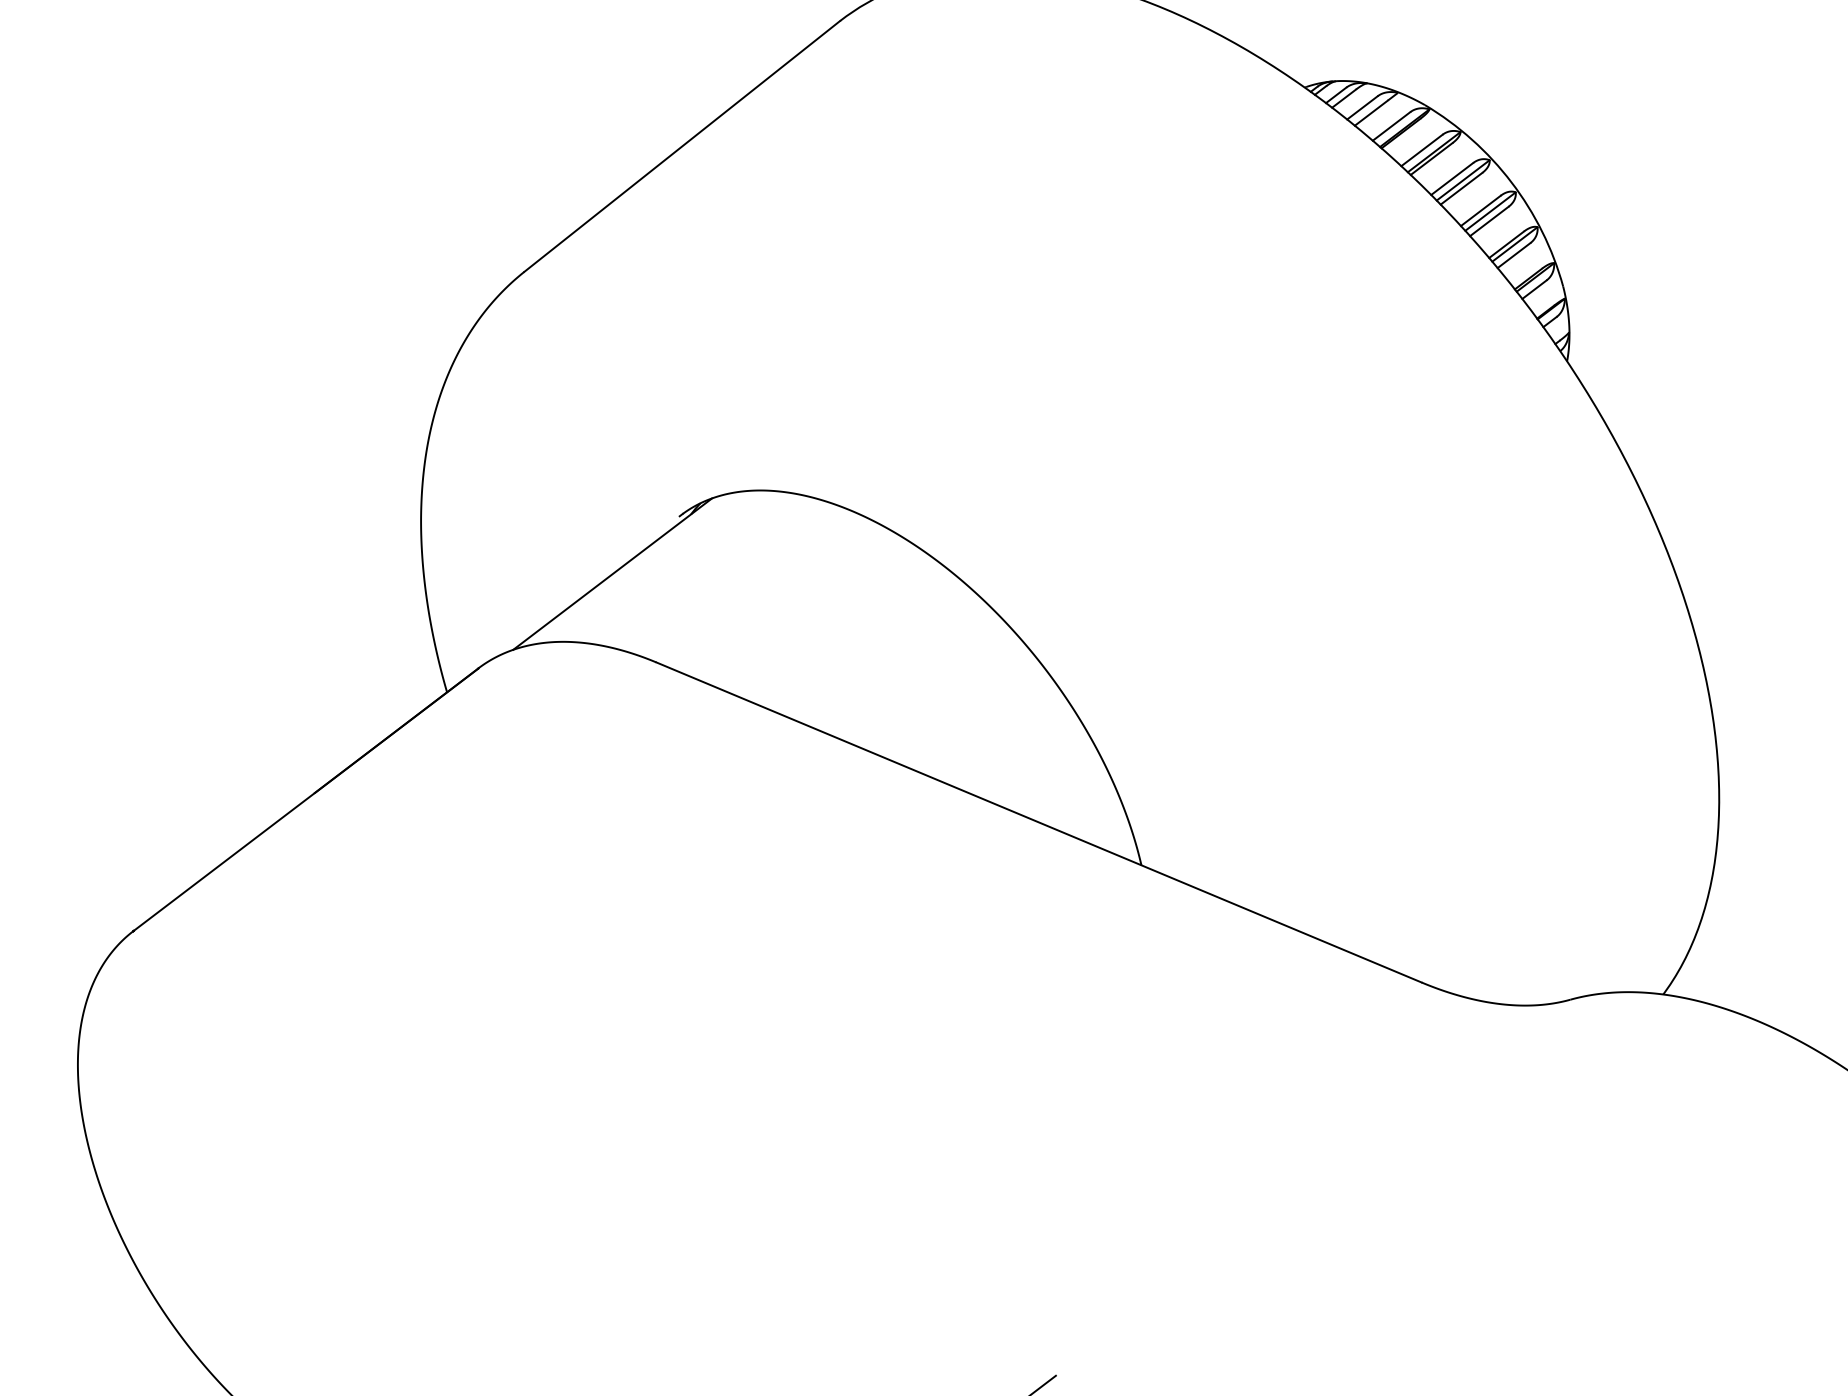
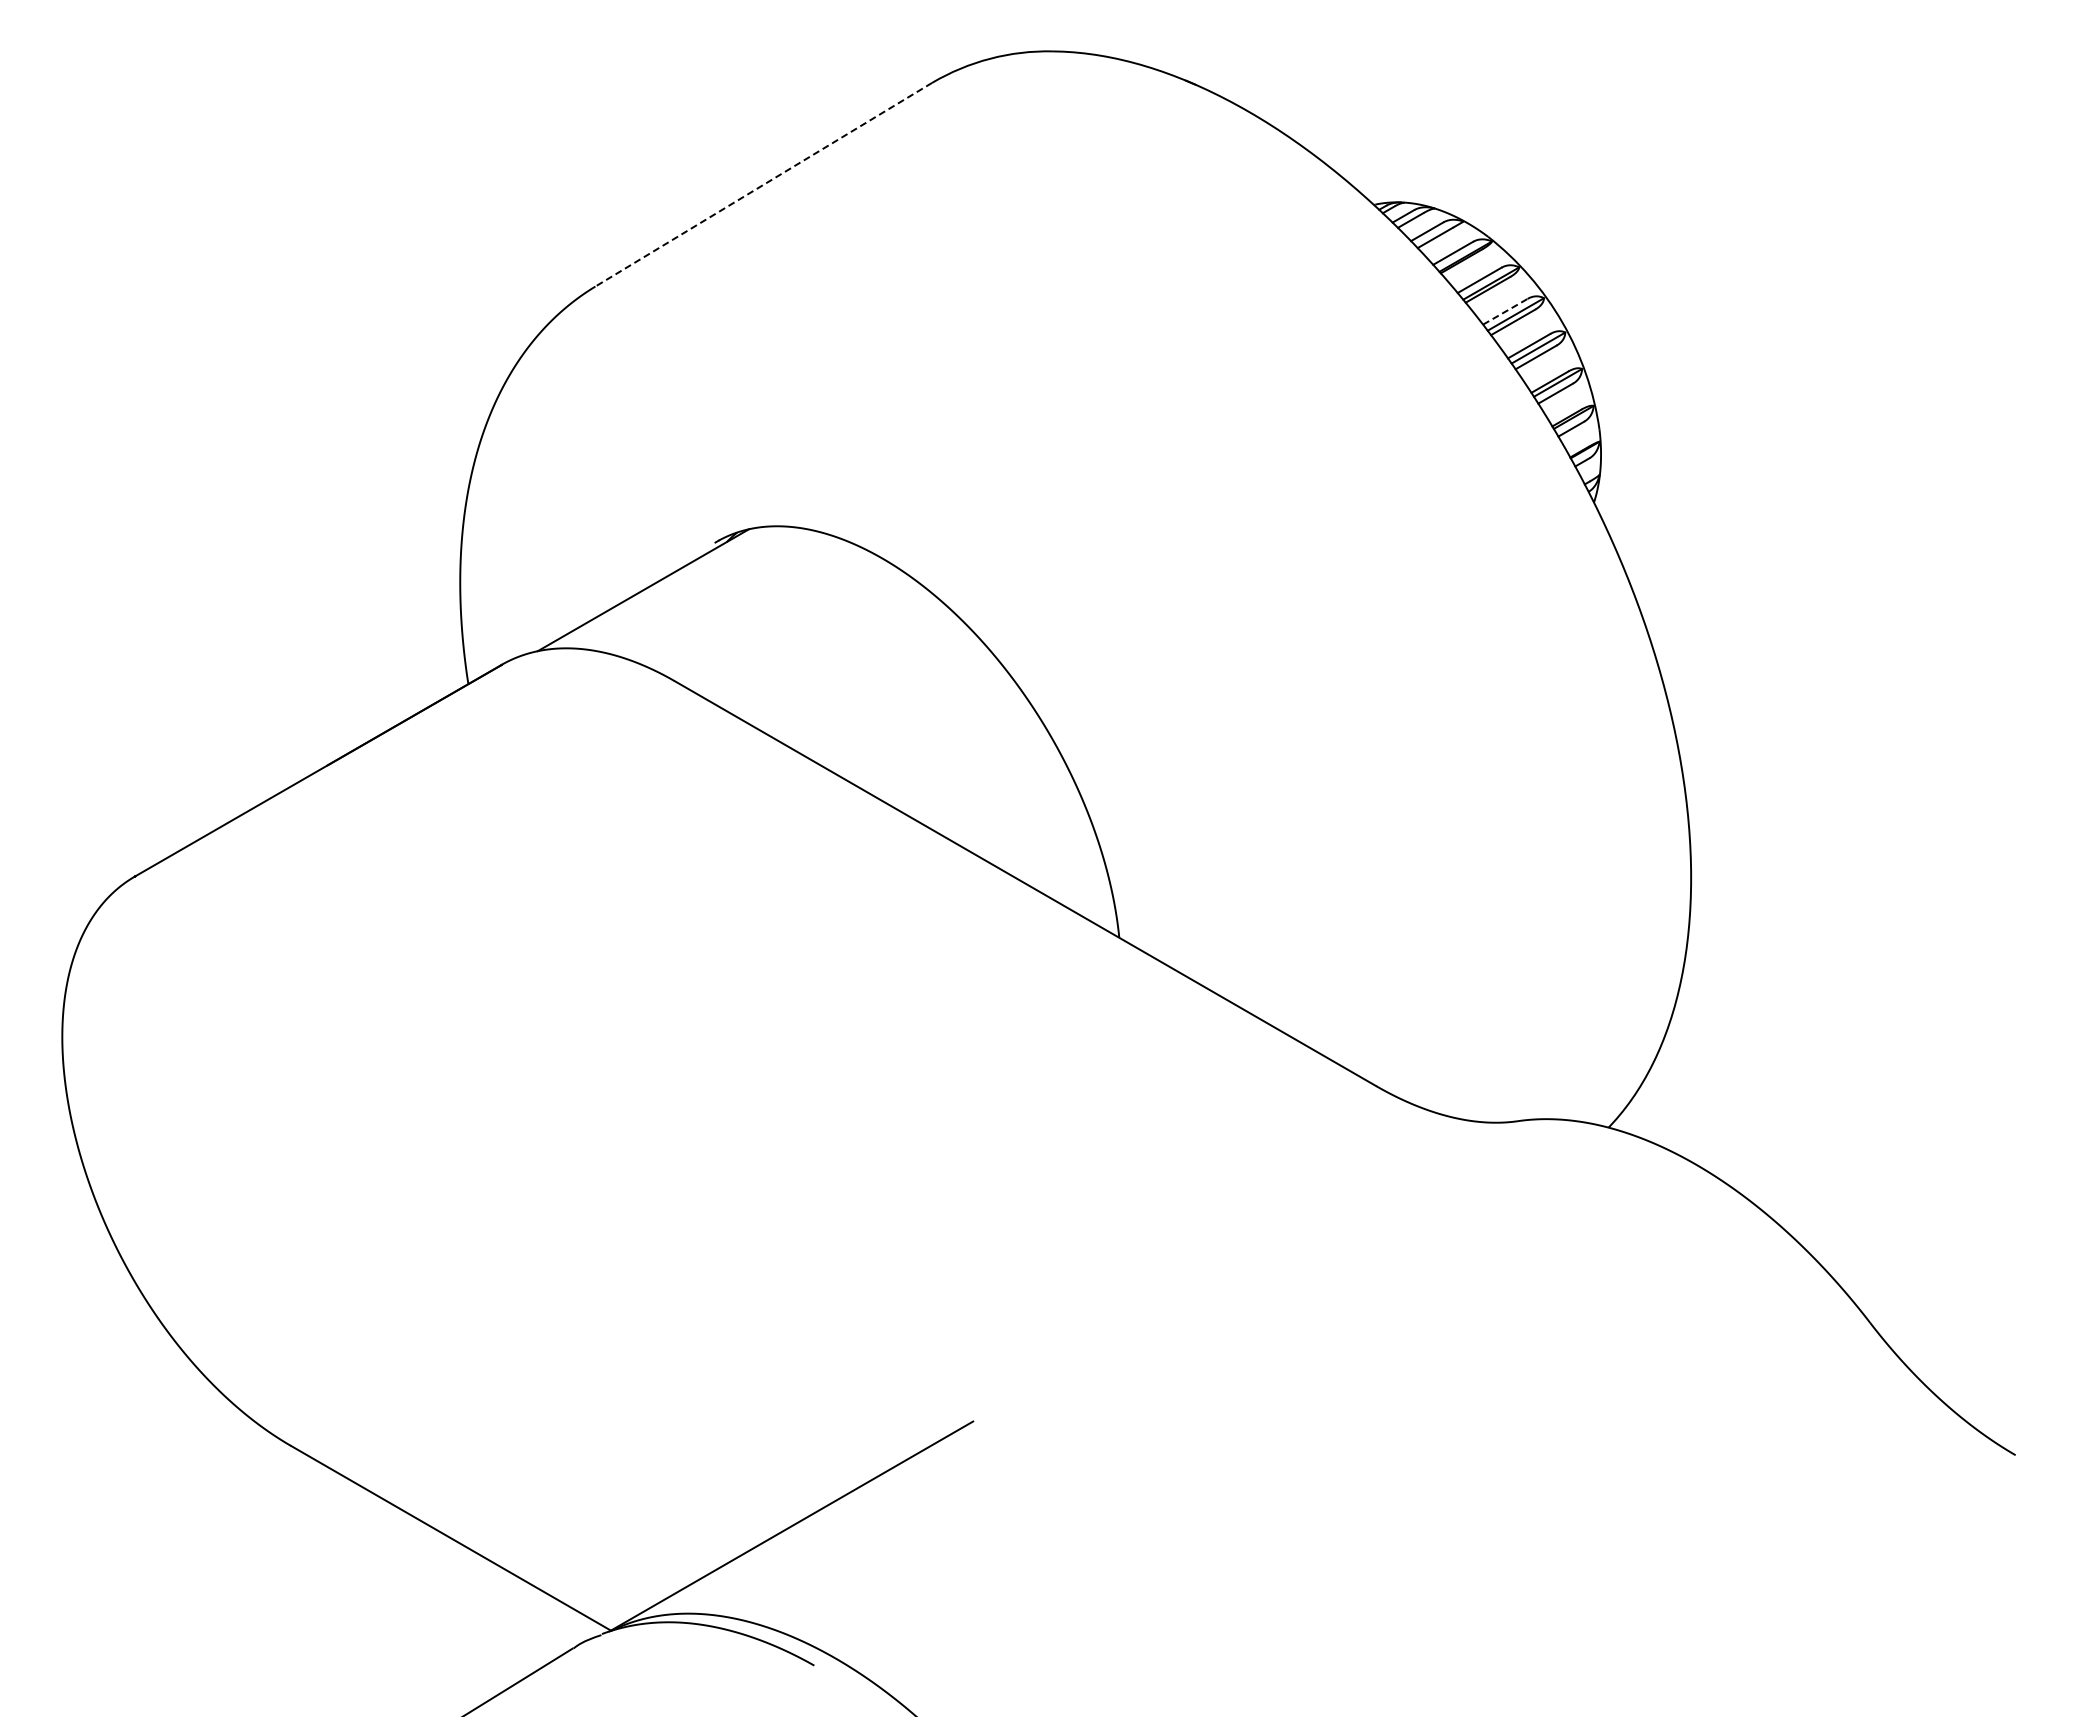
line: (681, 146) -> (763, 184), solid -> dashed
line: (1452, 178) -> (1505, 311), solid -> dashed

